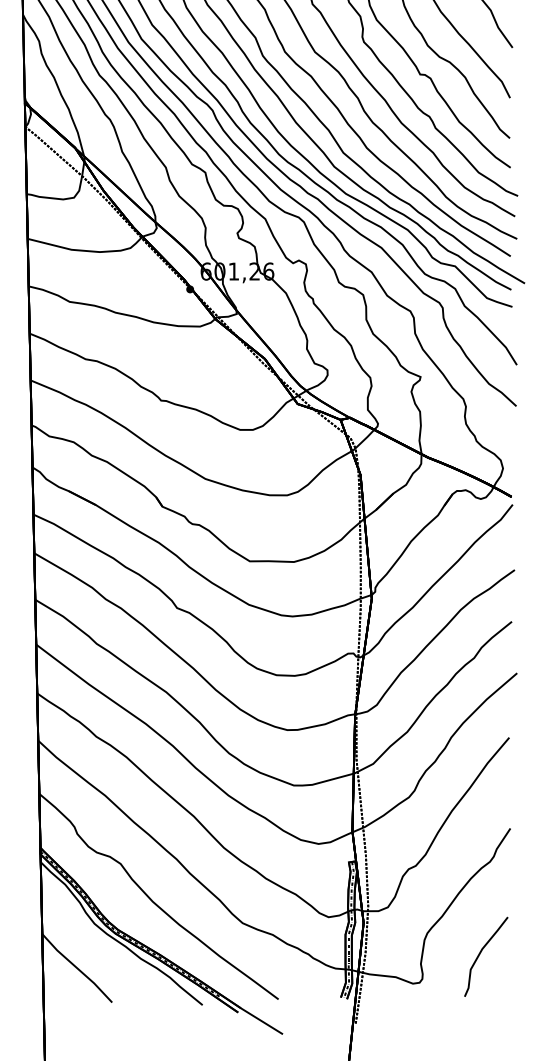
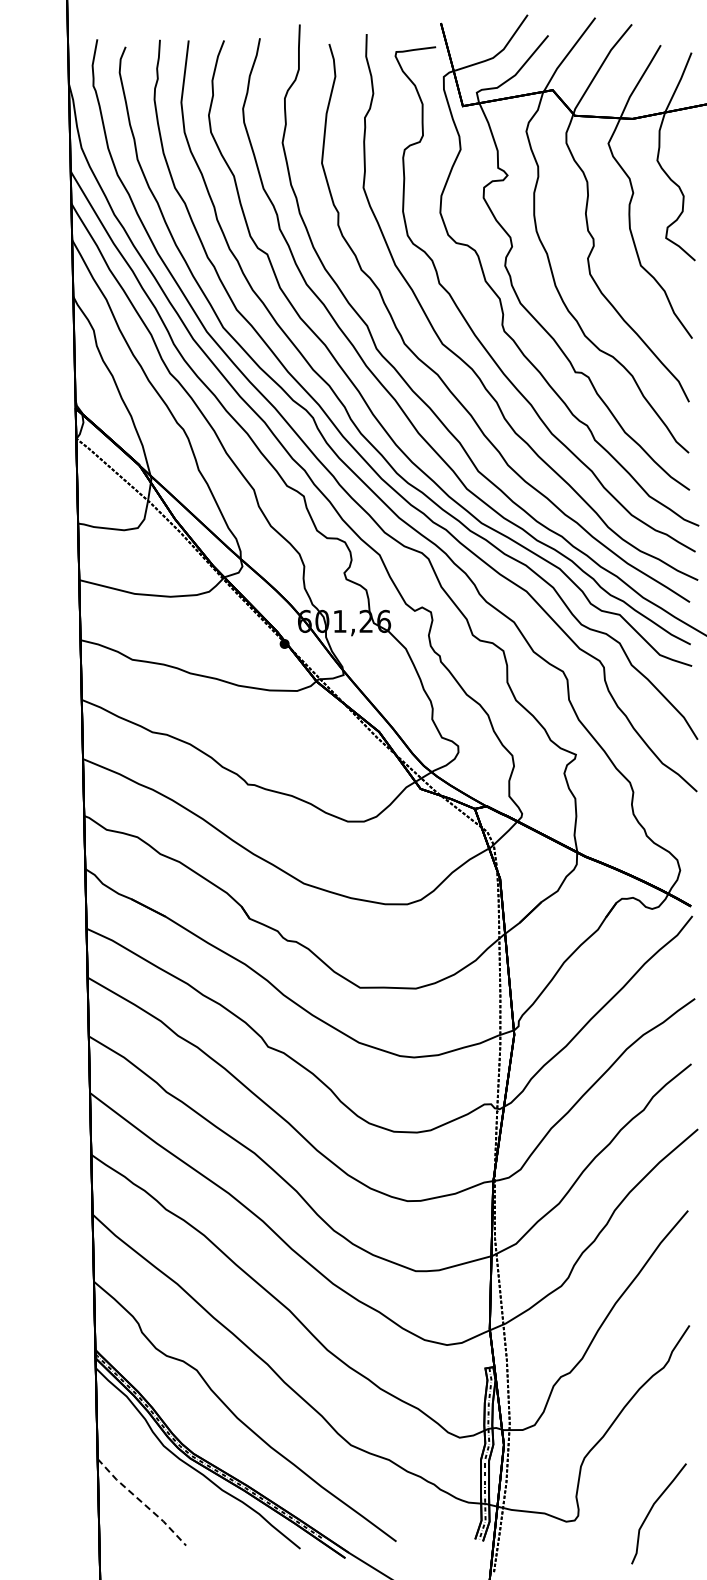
curve: (480, 954) -> (651, 1510), moved
line: (76, 968) -> (141, 1502), solid -> dashed

